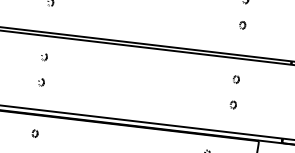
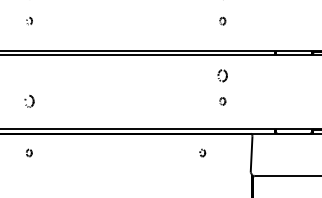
part: (44, 56) -> (29, 75), removed
part: (236, 79) -> (222, 75), size x1.6
part: (41, 82) -> (29, 101), size x1.6

